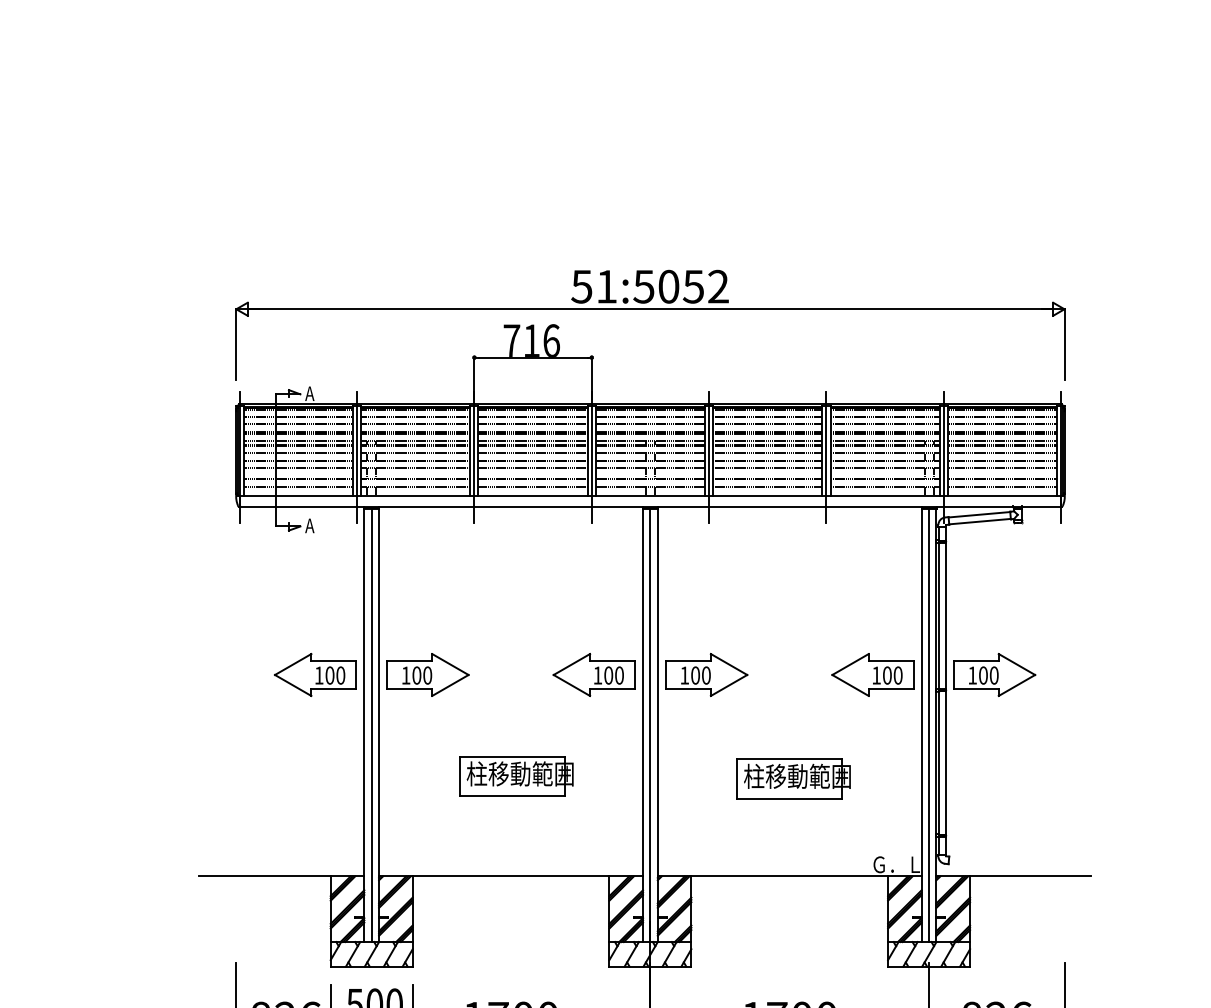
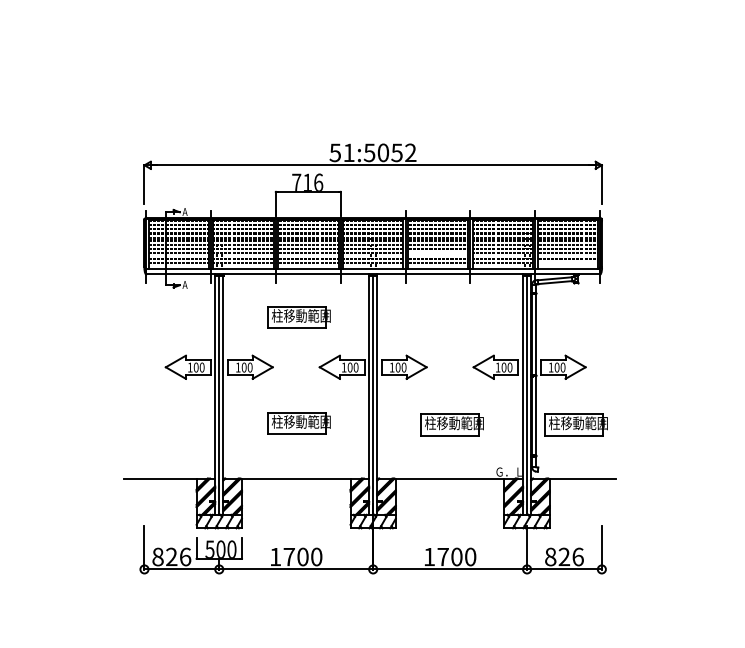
line: (766, 468) -> (437, 253), removed
line: (1002, 487) -> (567, 263), removed
part: (515, 584) -> (298, 317), added
part: (1016, 778) -> (575, 424), added

